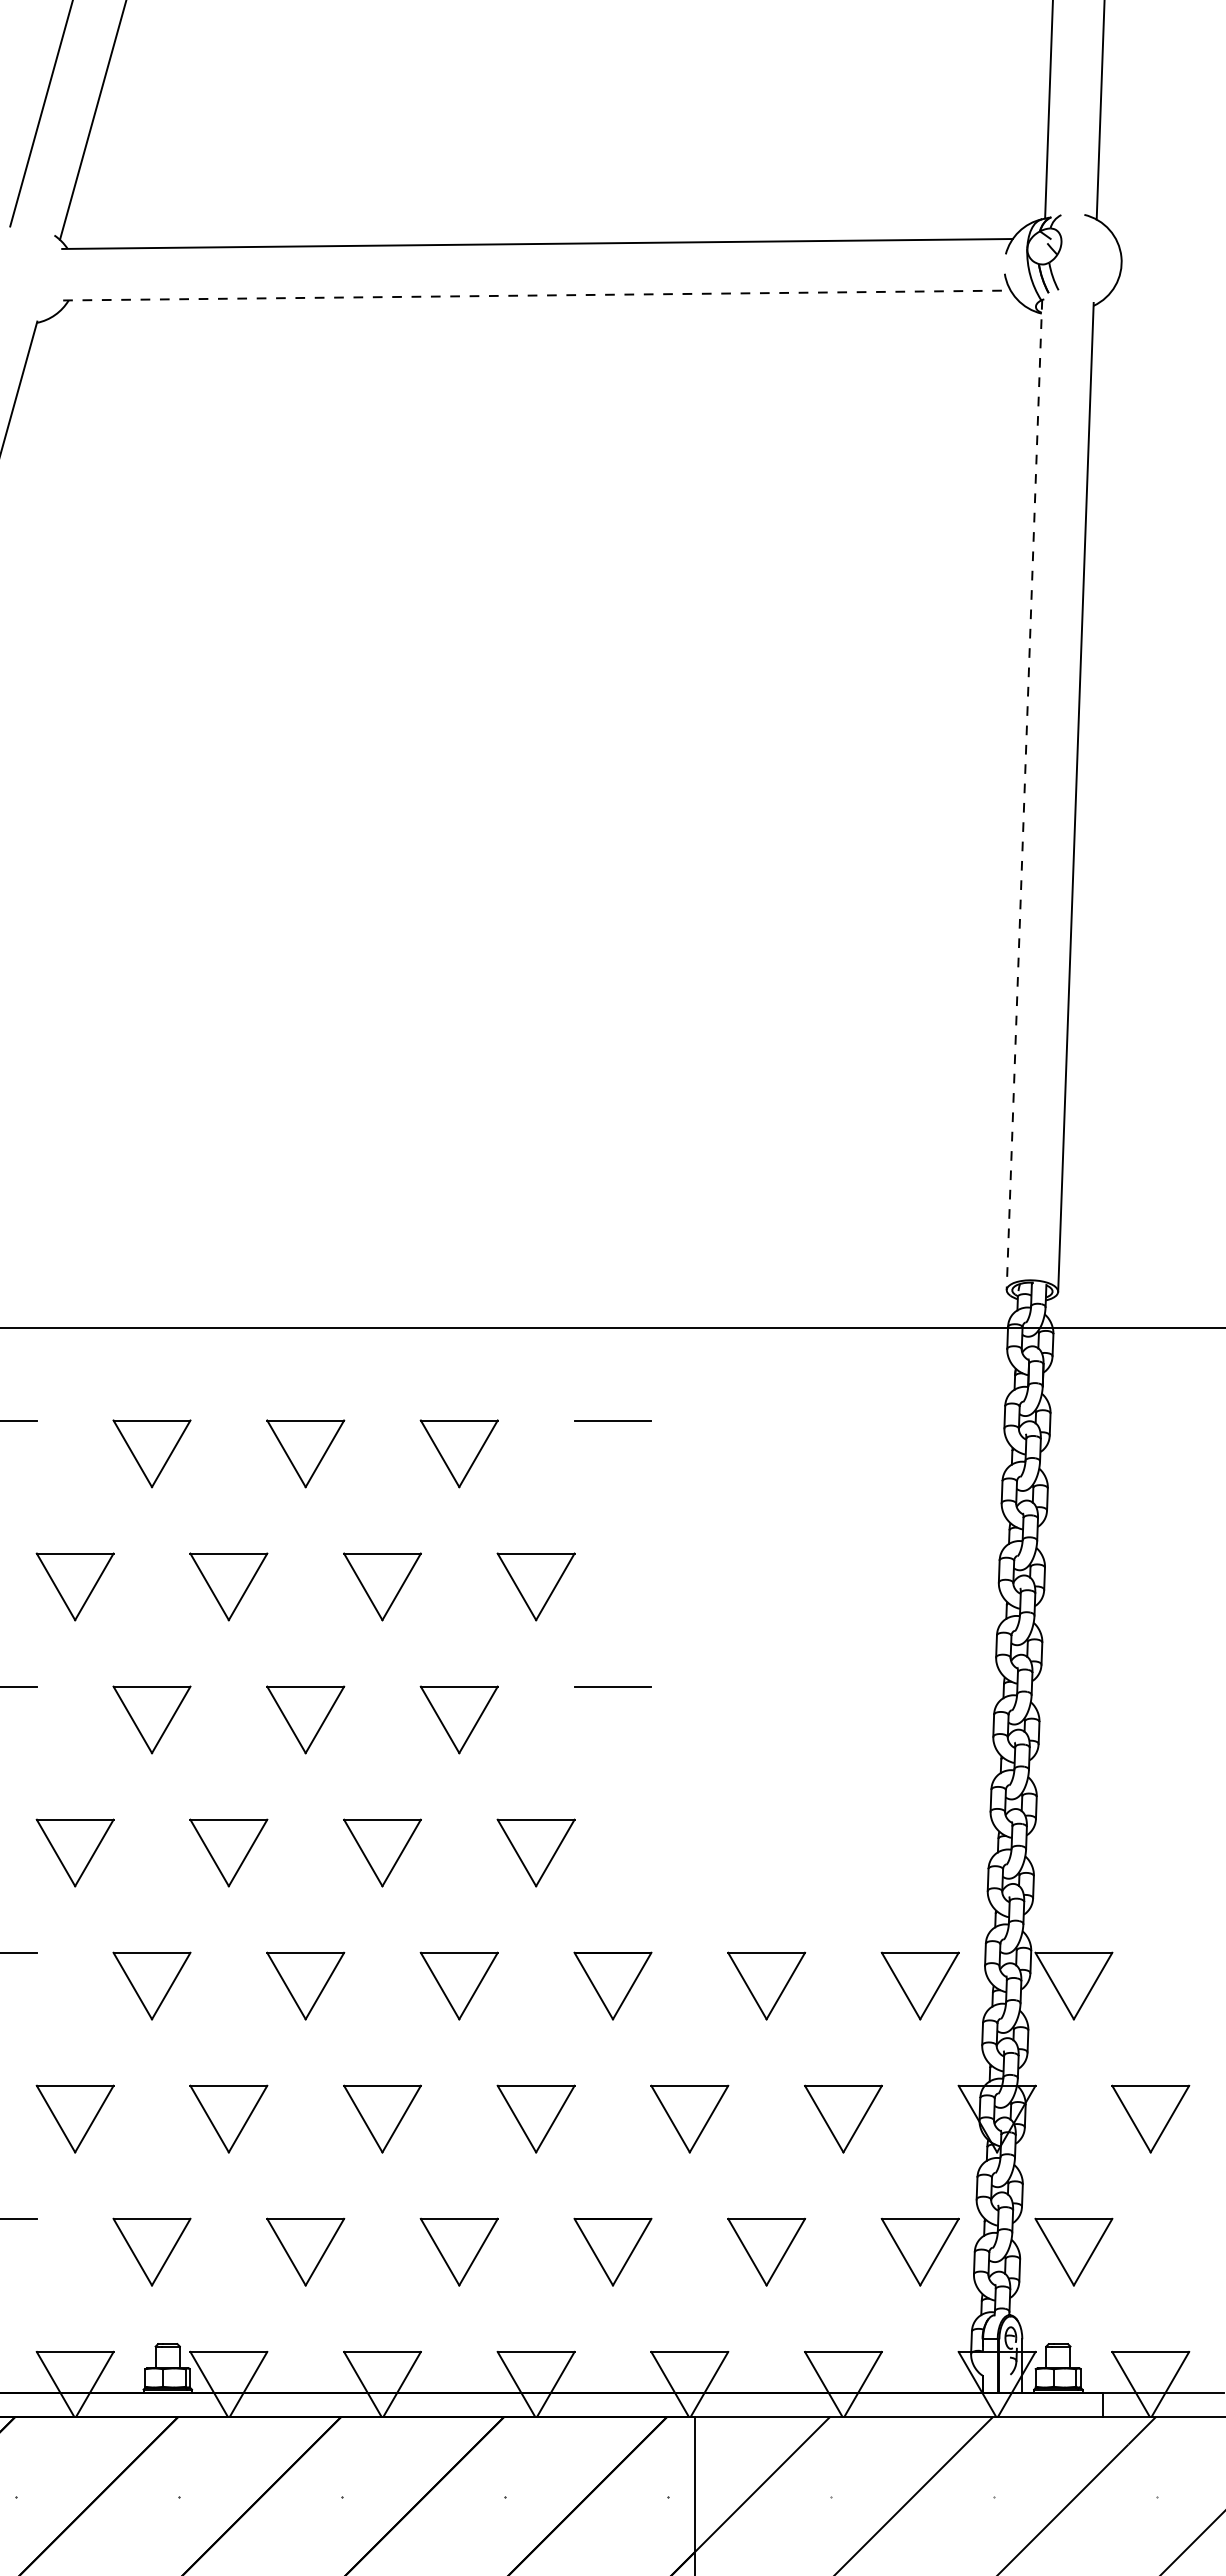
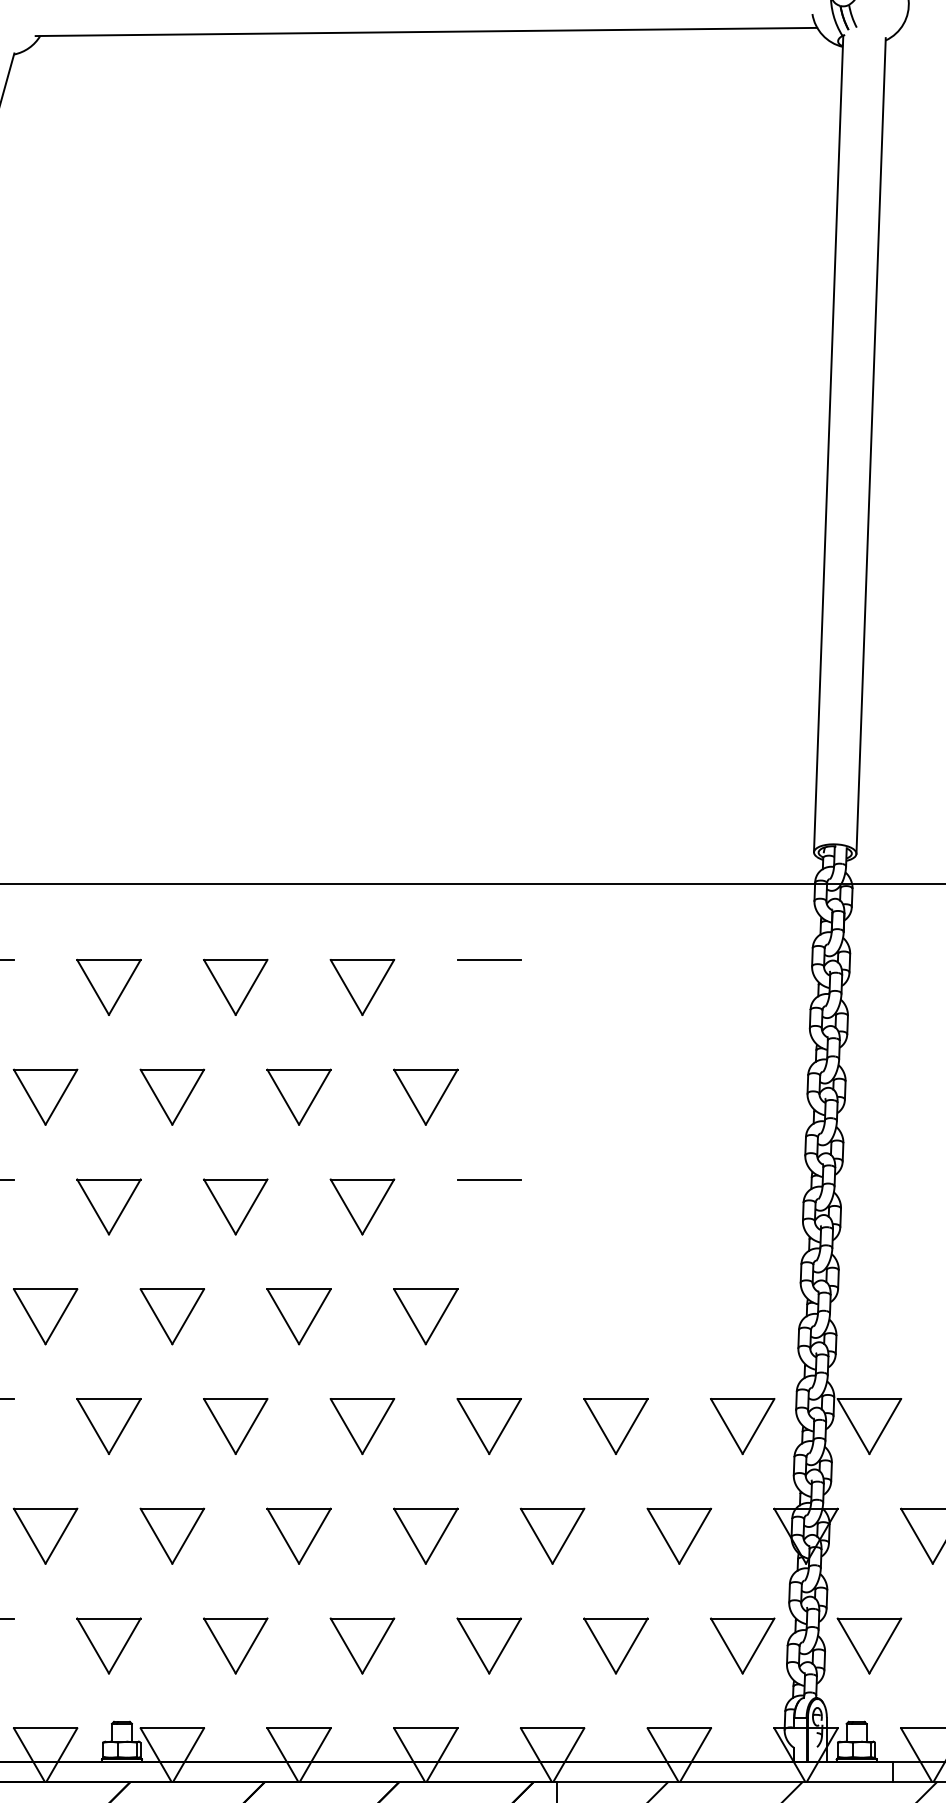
line: (536, 295) -> (426, 31), dashed -> solid
line: (1024, 795) -> (828, 444), dashed -> solid

